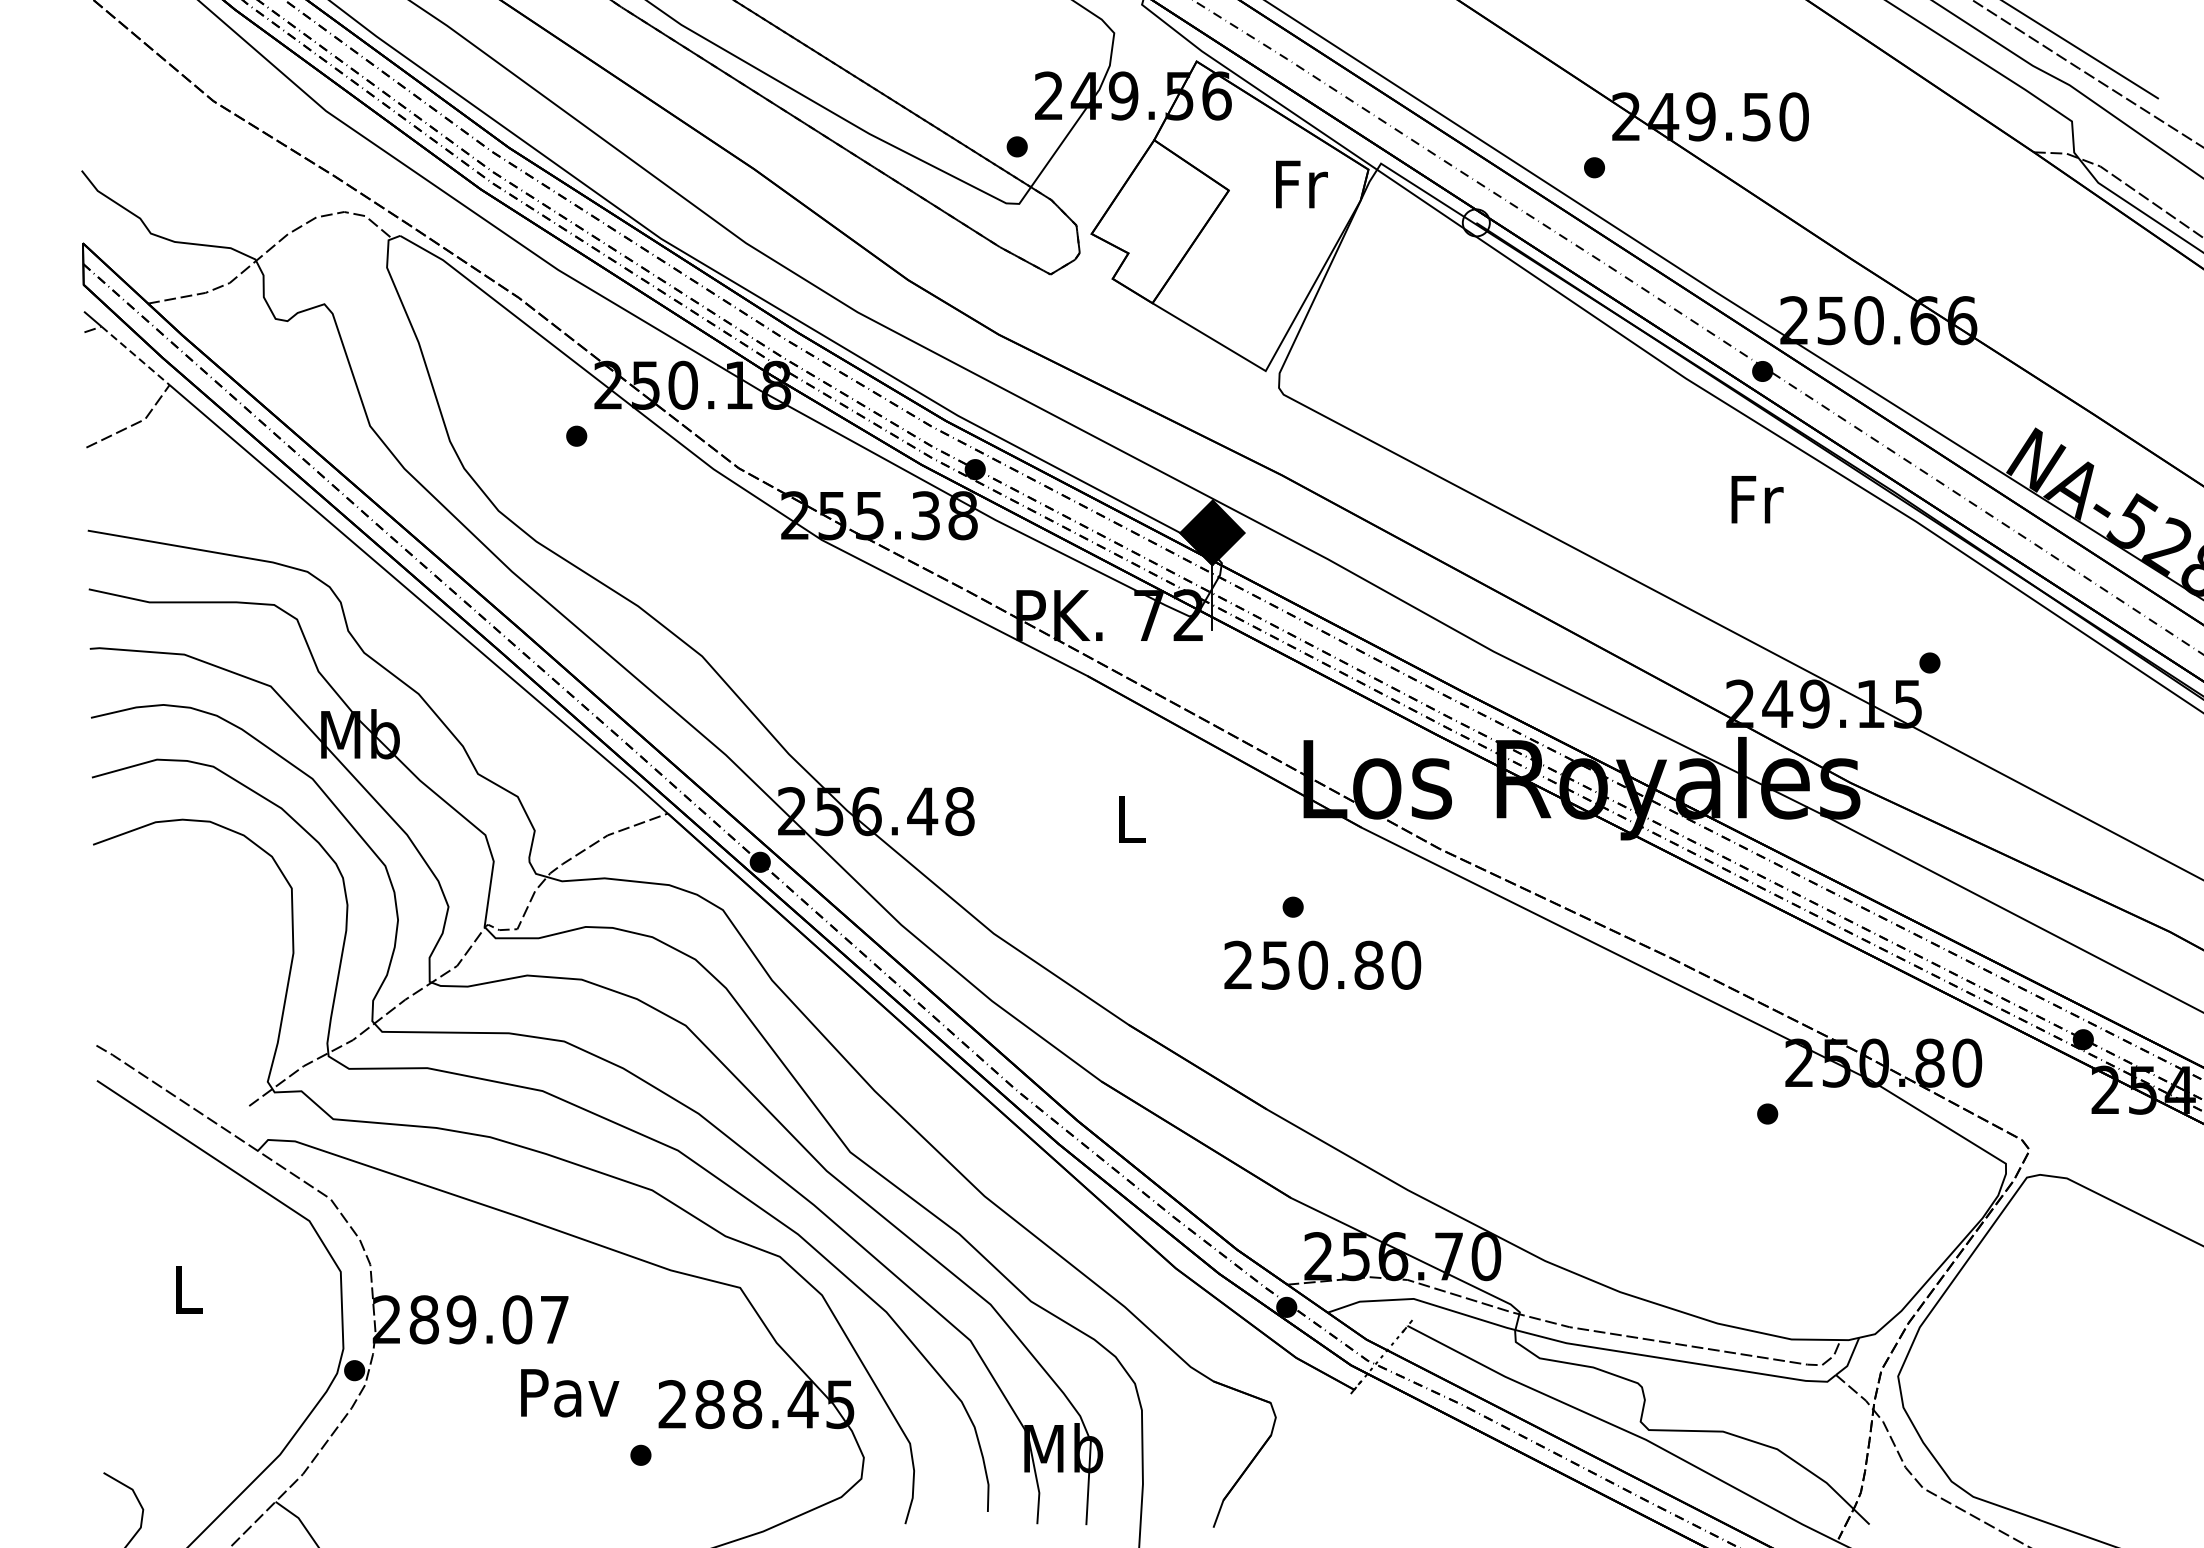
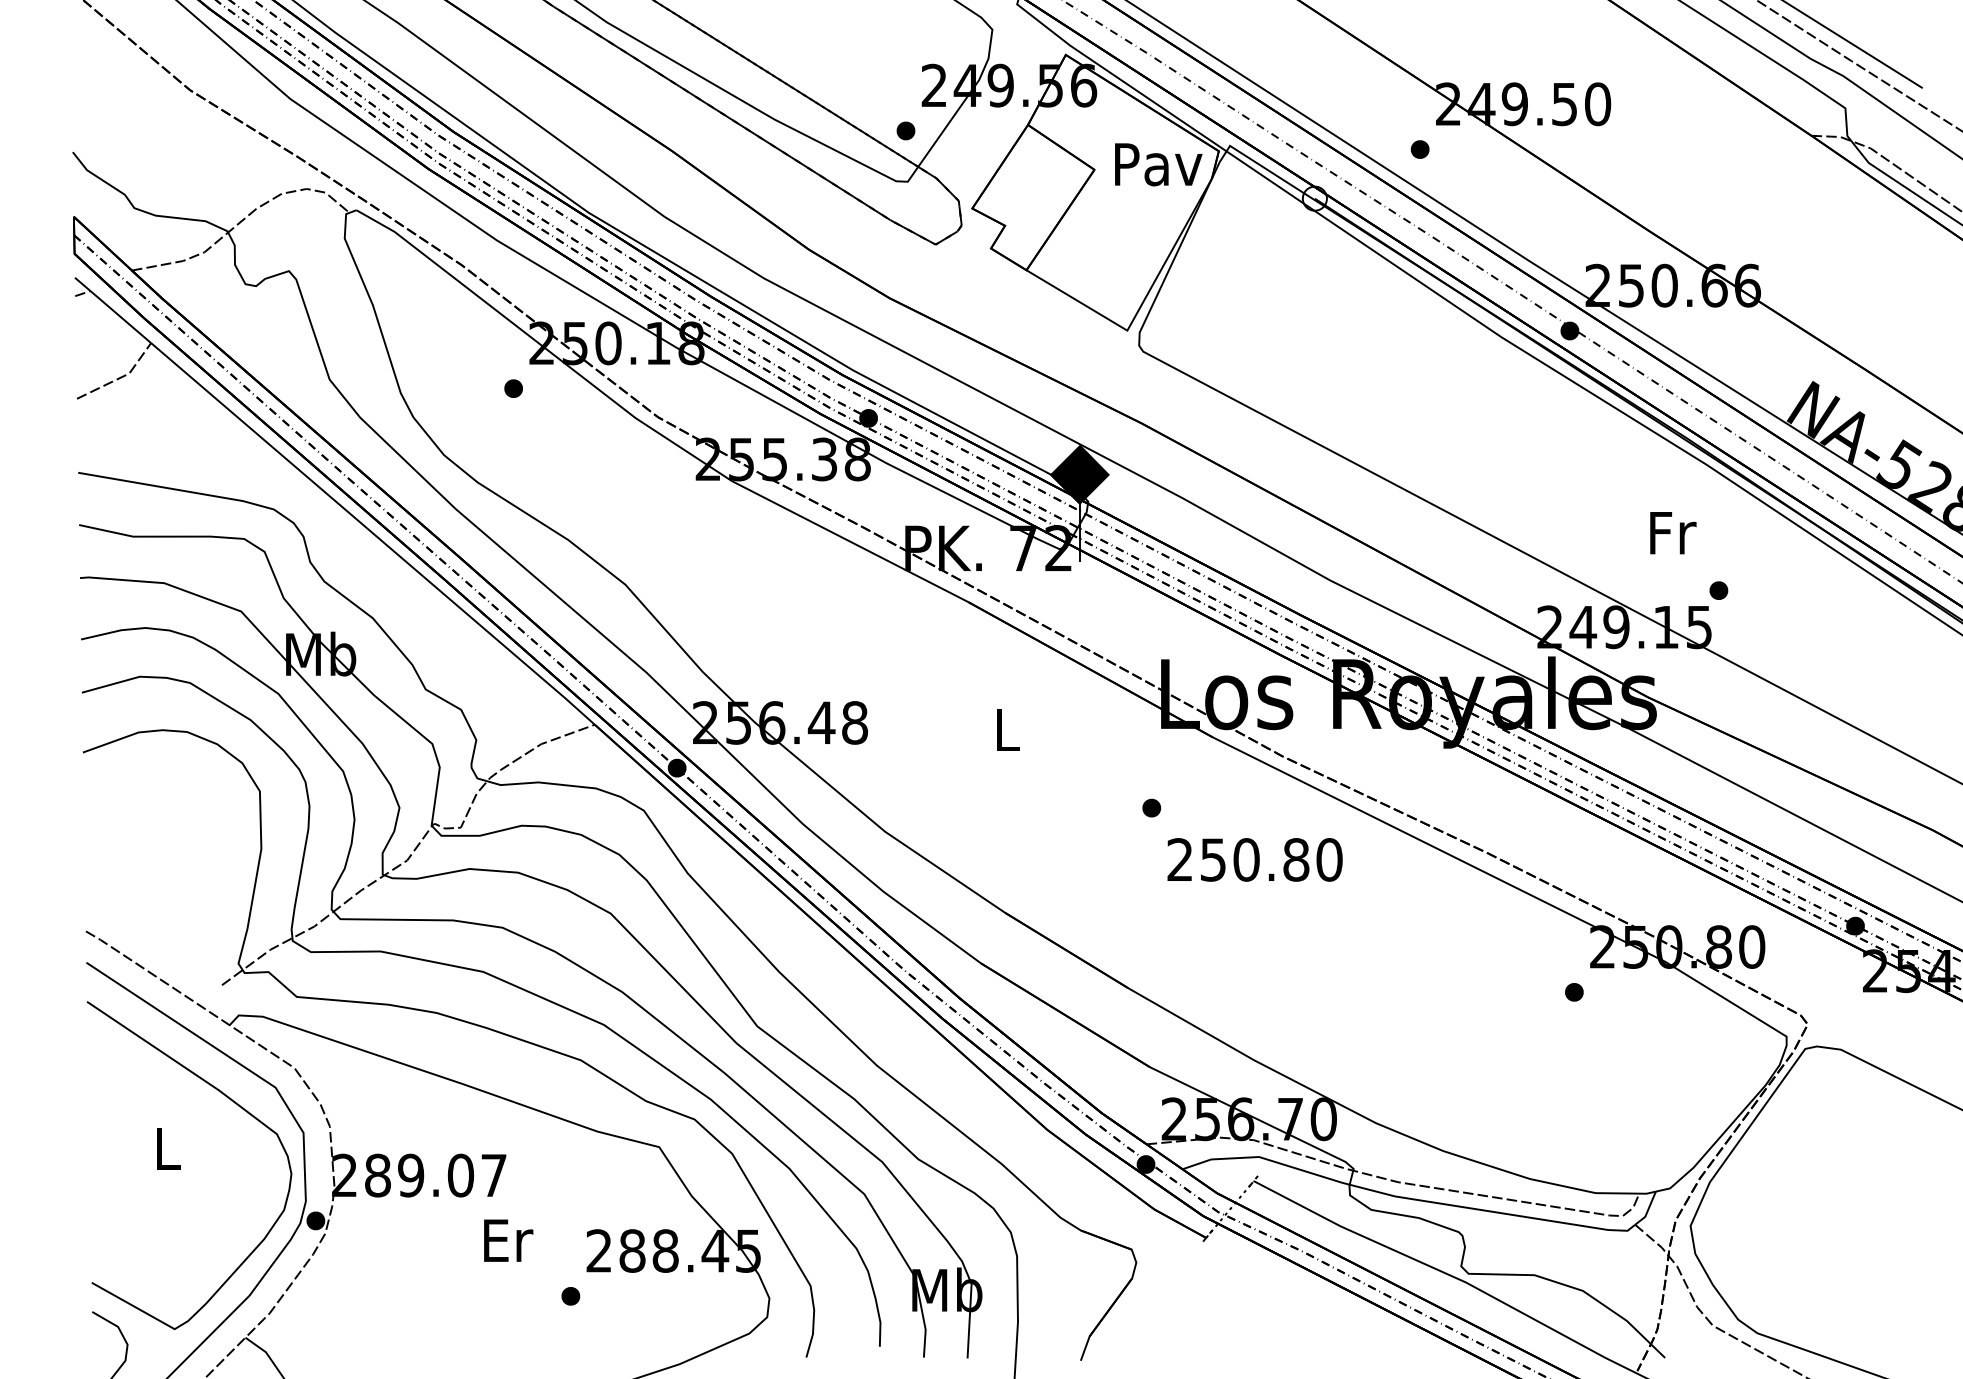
text: (1300, 184) -> (1158, 164), Fr -> Pav
line: (135, 356) -> (120, 317), dashed -> solid
text: (1757, 500) -> (1673, 533), moved
text: (1322, 964) -> (1254, 859), moved
curve: (268, 1243) -> (239, 1107), added
text: (569, 1392) -> (507, 1240), Pav -> Er

